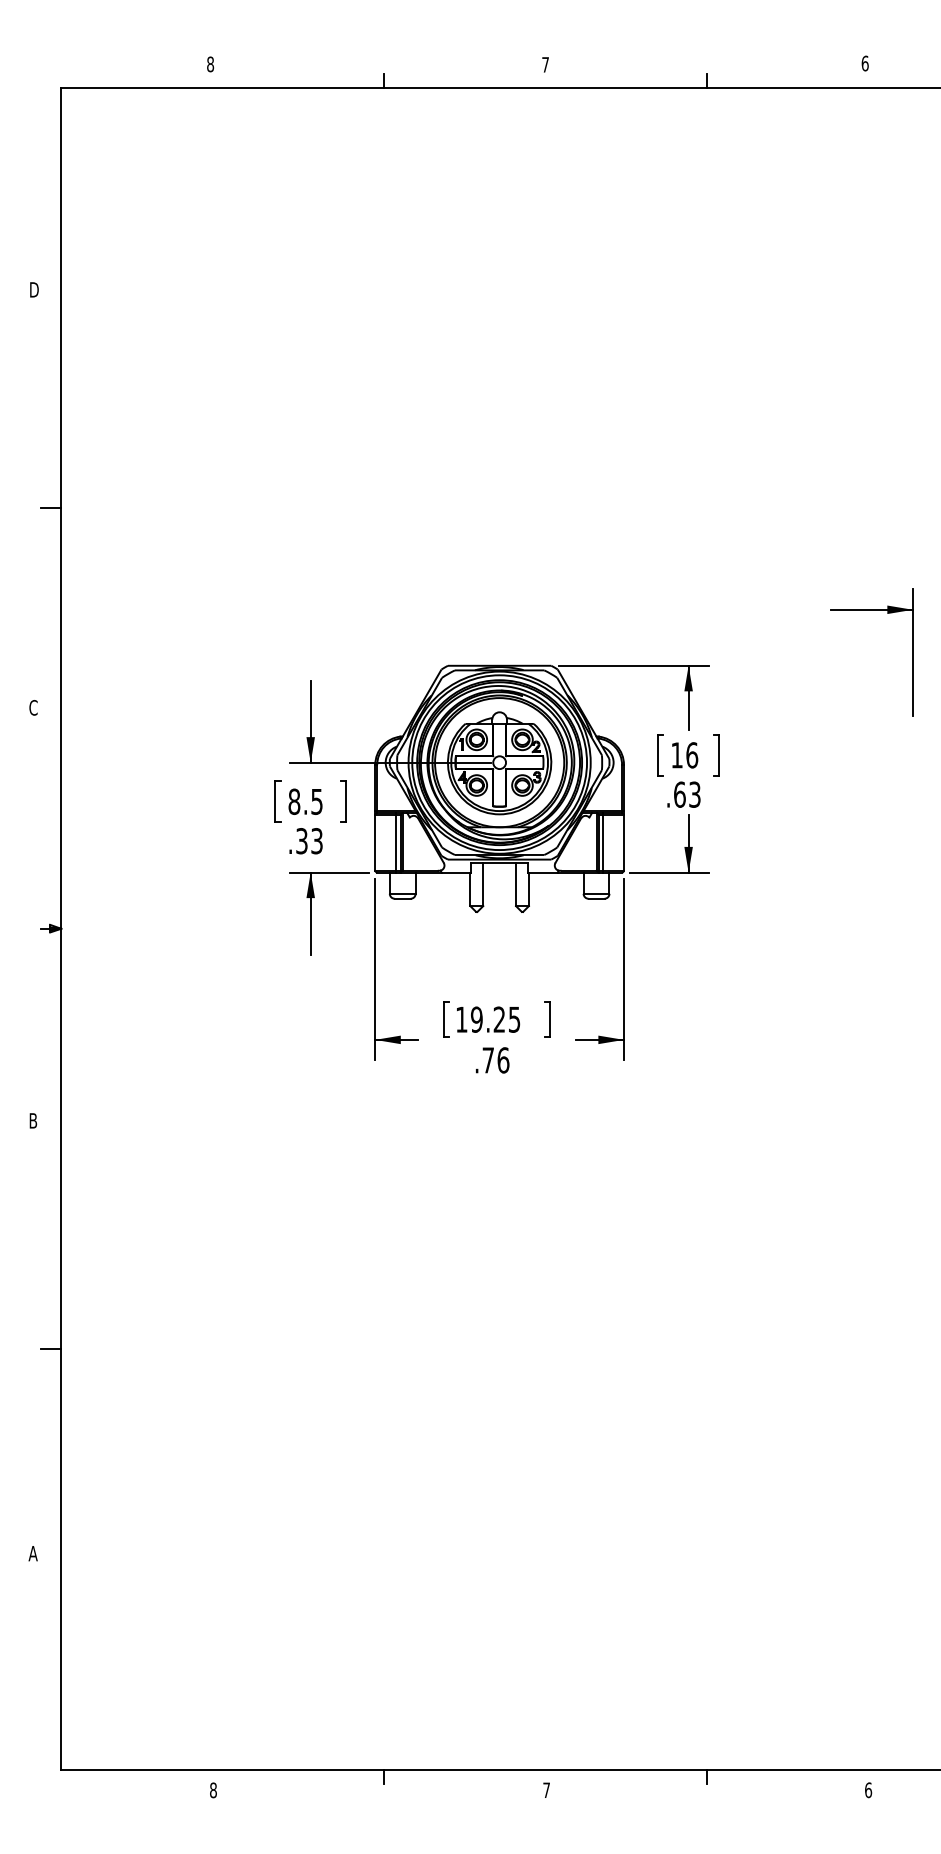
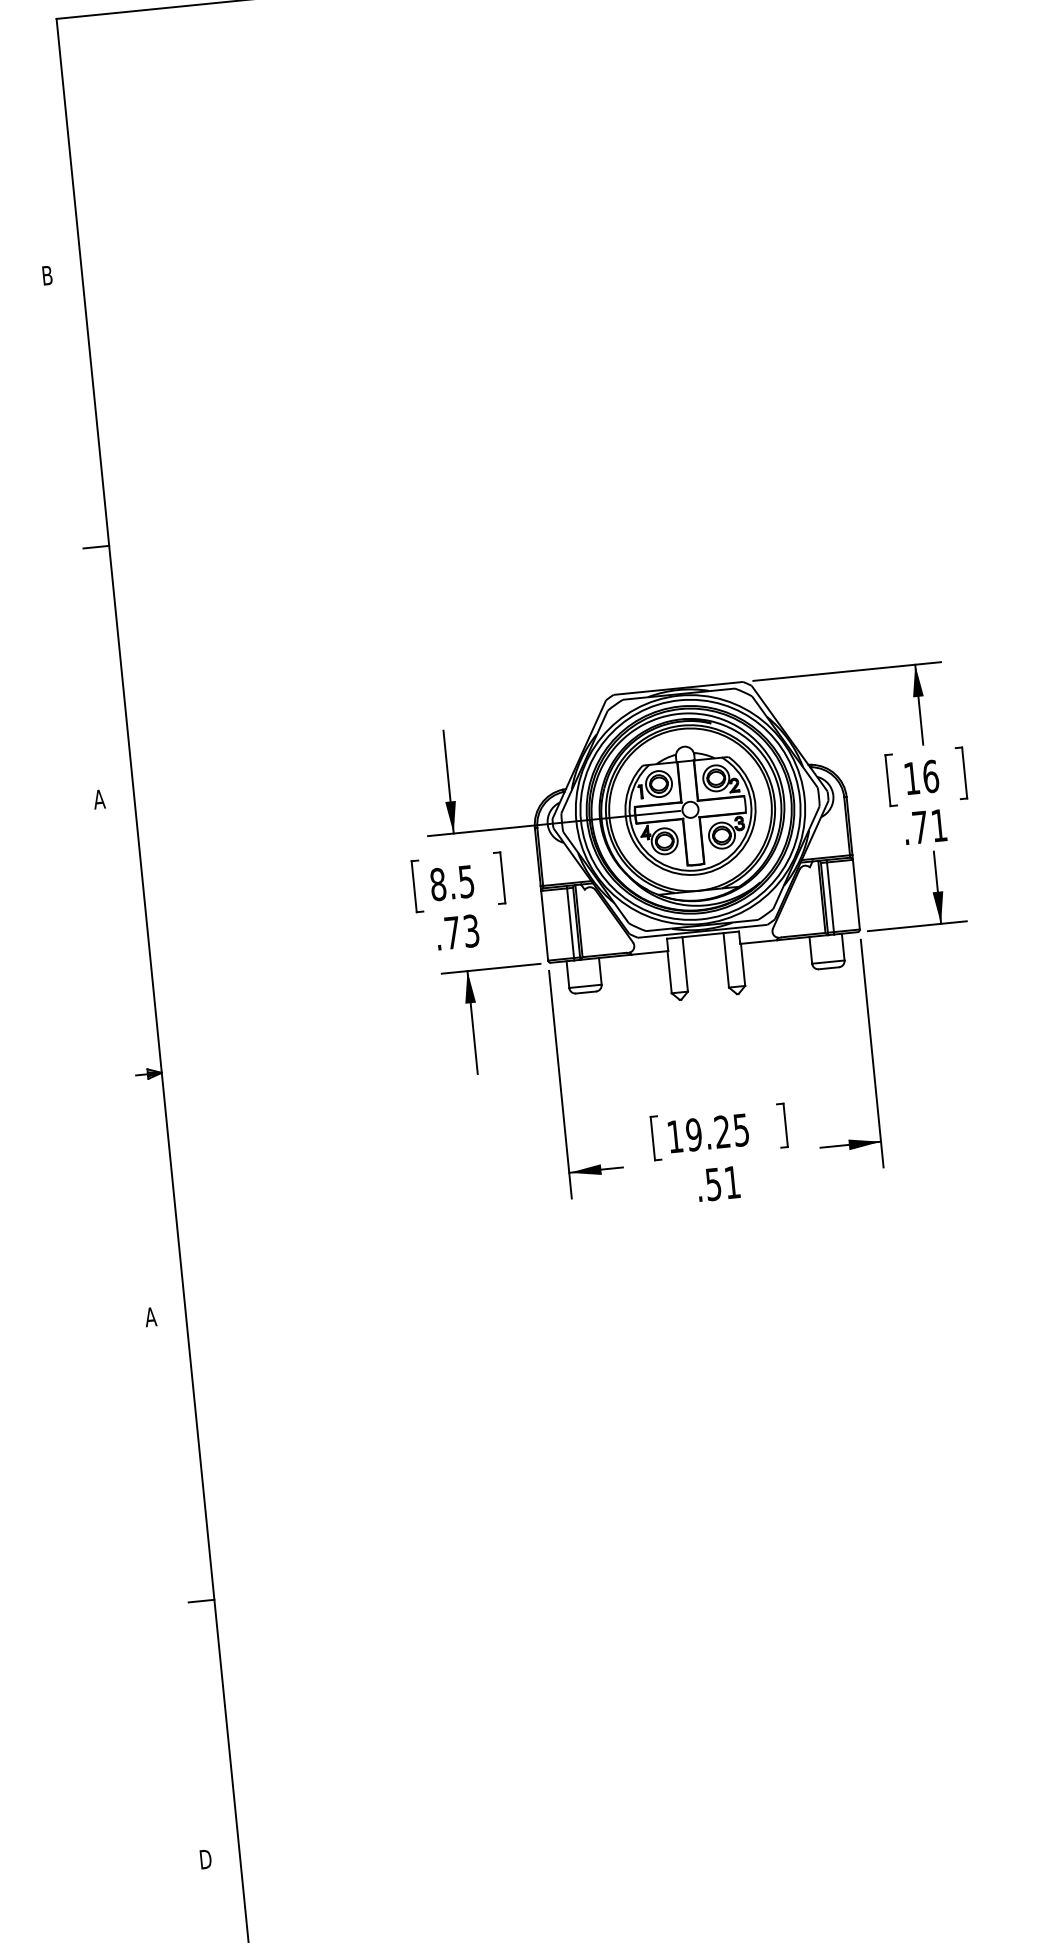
text: (34, 290) -> (48, 276), D -> B
text: (32, 707) -> (98, 799), C -> A
text: (687, 794) -> (929, 826), .63 -> .71
text: (301, 841) -> (452, 933), .33 -> .73
text: (495, 1060) -> (722, 1183), .76 -> .51
text: (32, 1120) -> (149, 1316), B -> A
text: (33, 1553) -> (205, 1859), A -> D

